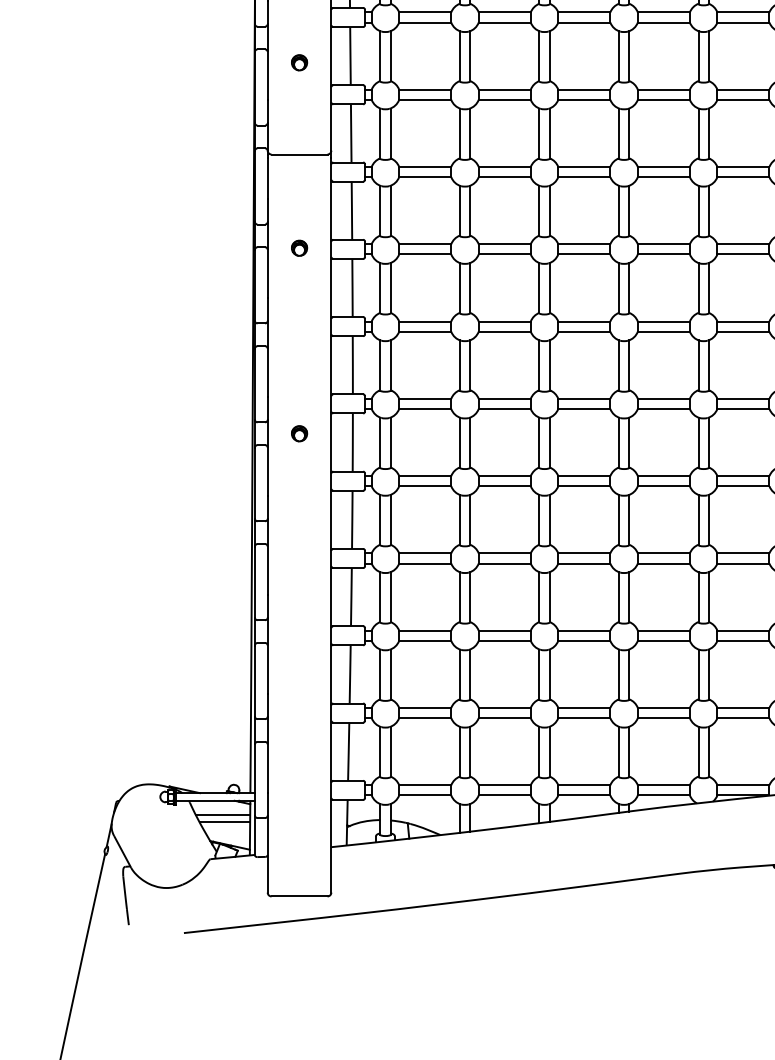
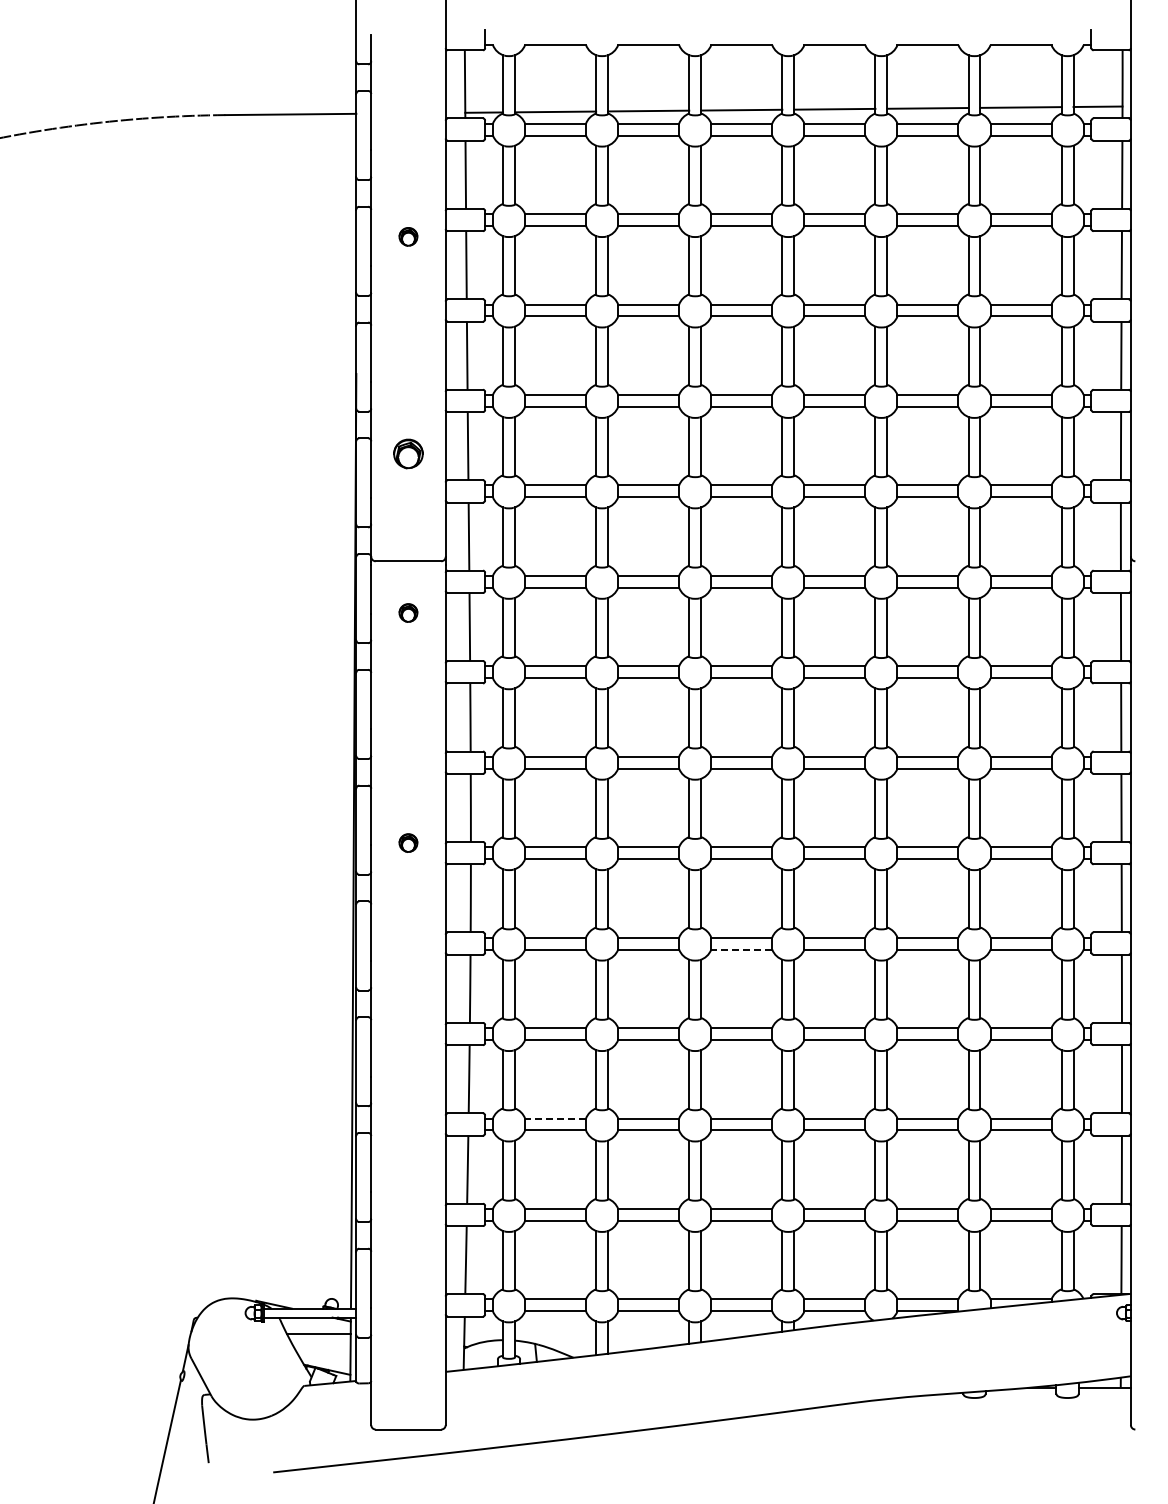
part: (299, 62) -> (408, 453), size x1.6
part: (299, 247) -> (408, 612), moved
part: (299, 433) -> (408, 842), moved
line: (584, 486) -> (741, 949), solid -> dashed
line: (425, 630) -> (555, 1118), solid -> dashed
line: (224, 822) -> (320, 1342), removed

